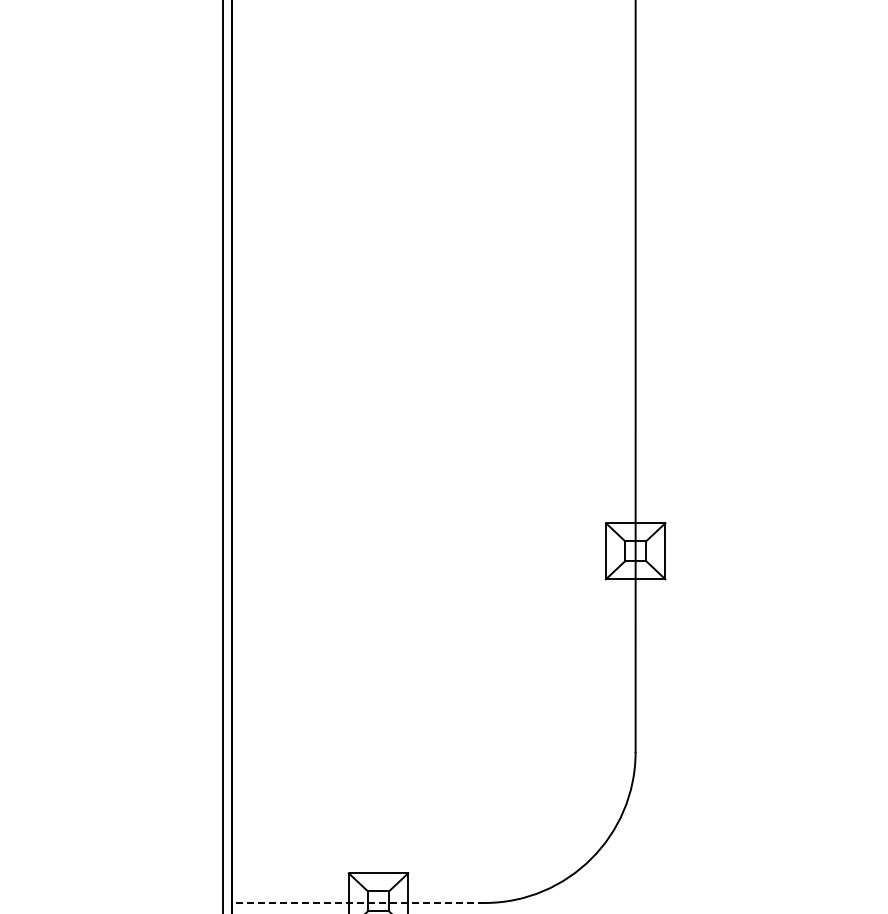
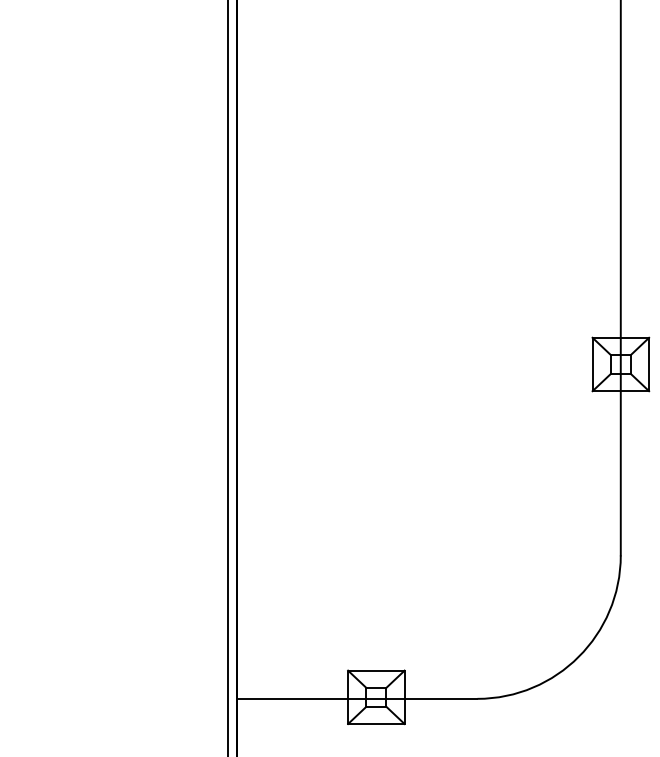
line: (358, 902) -> (357, 698), dashed -> solid

